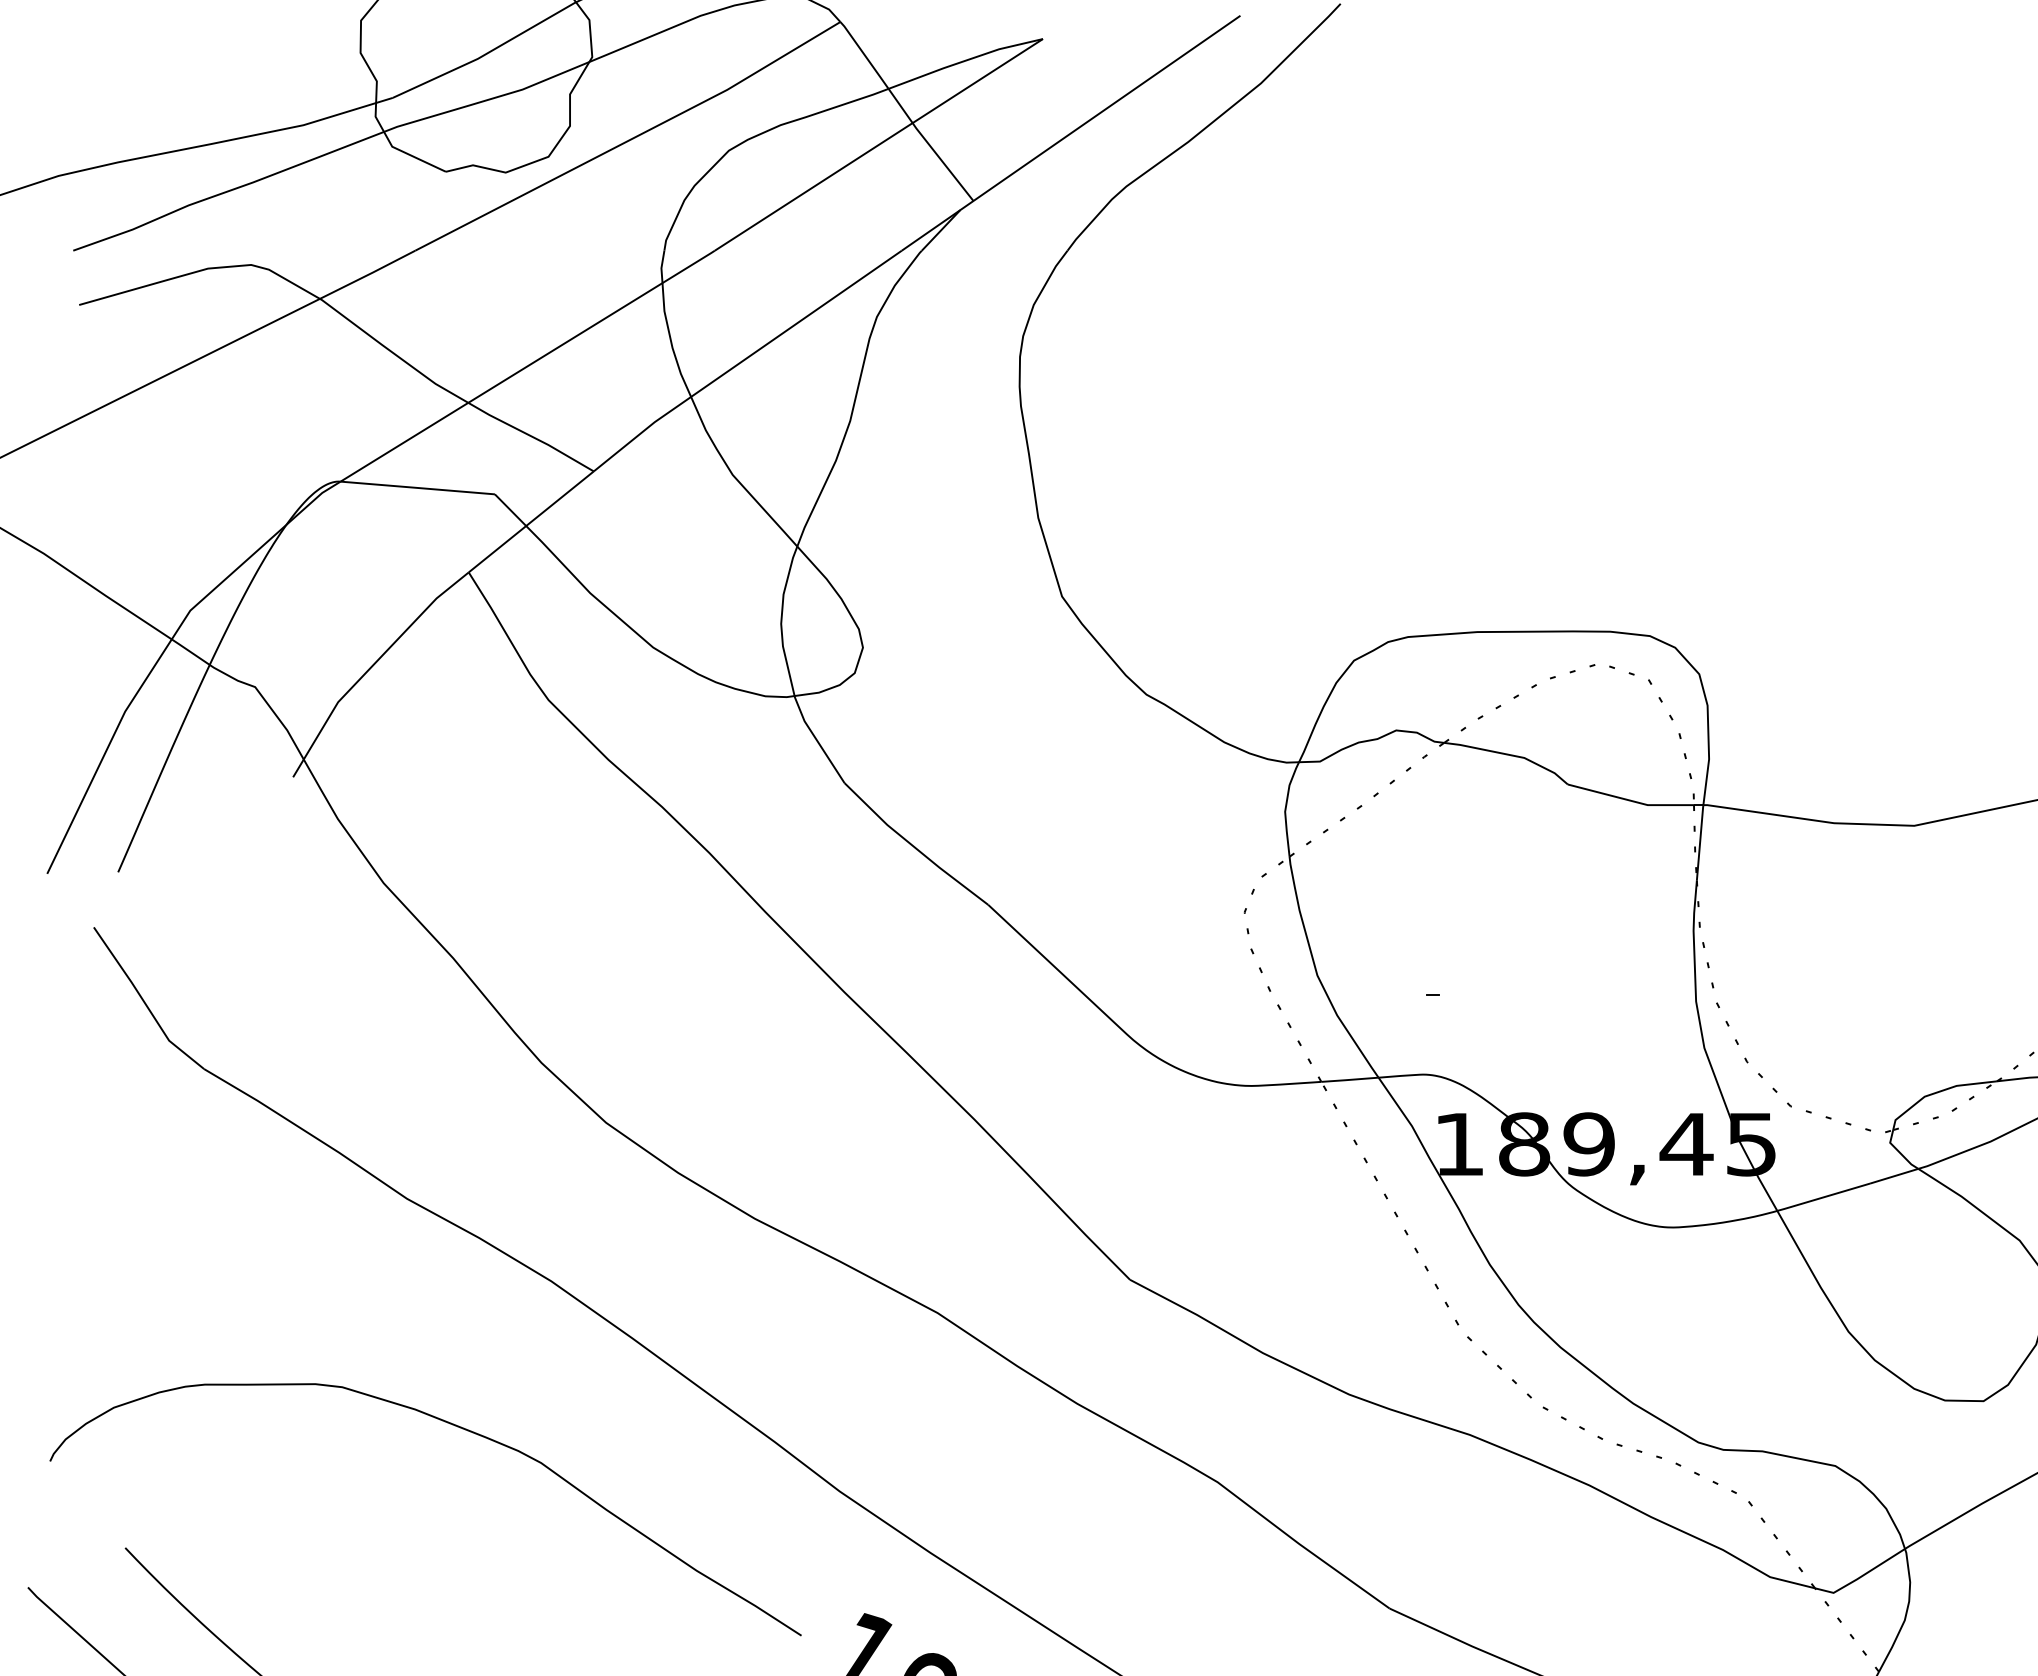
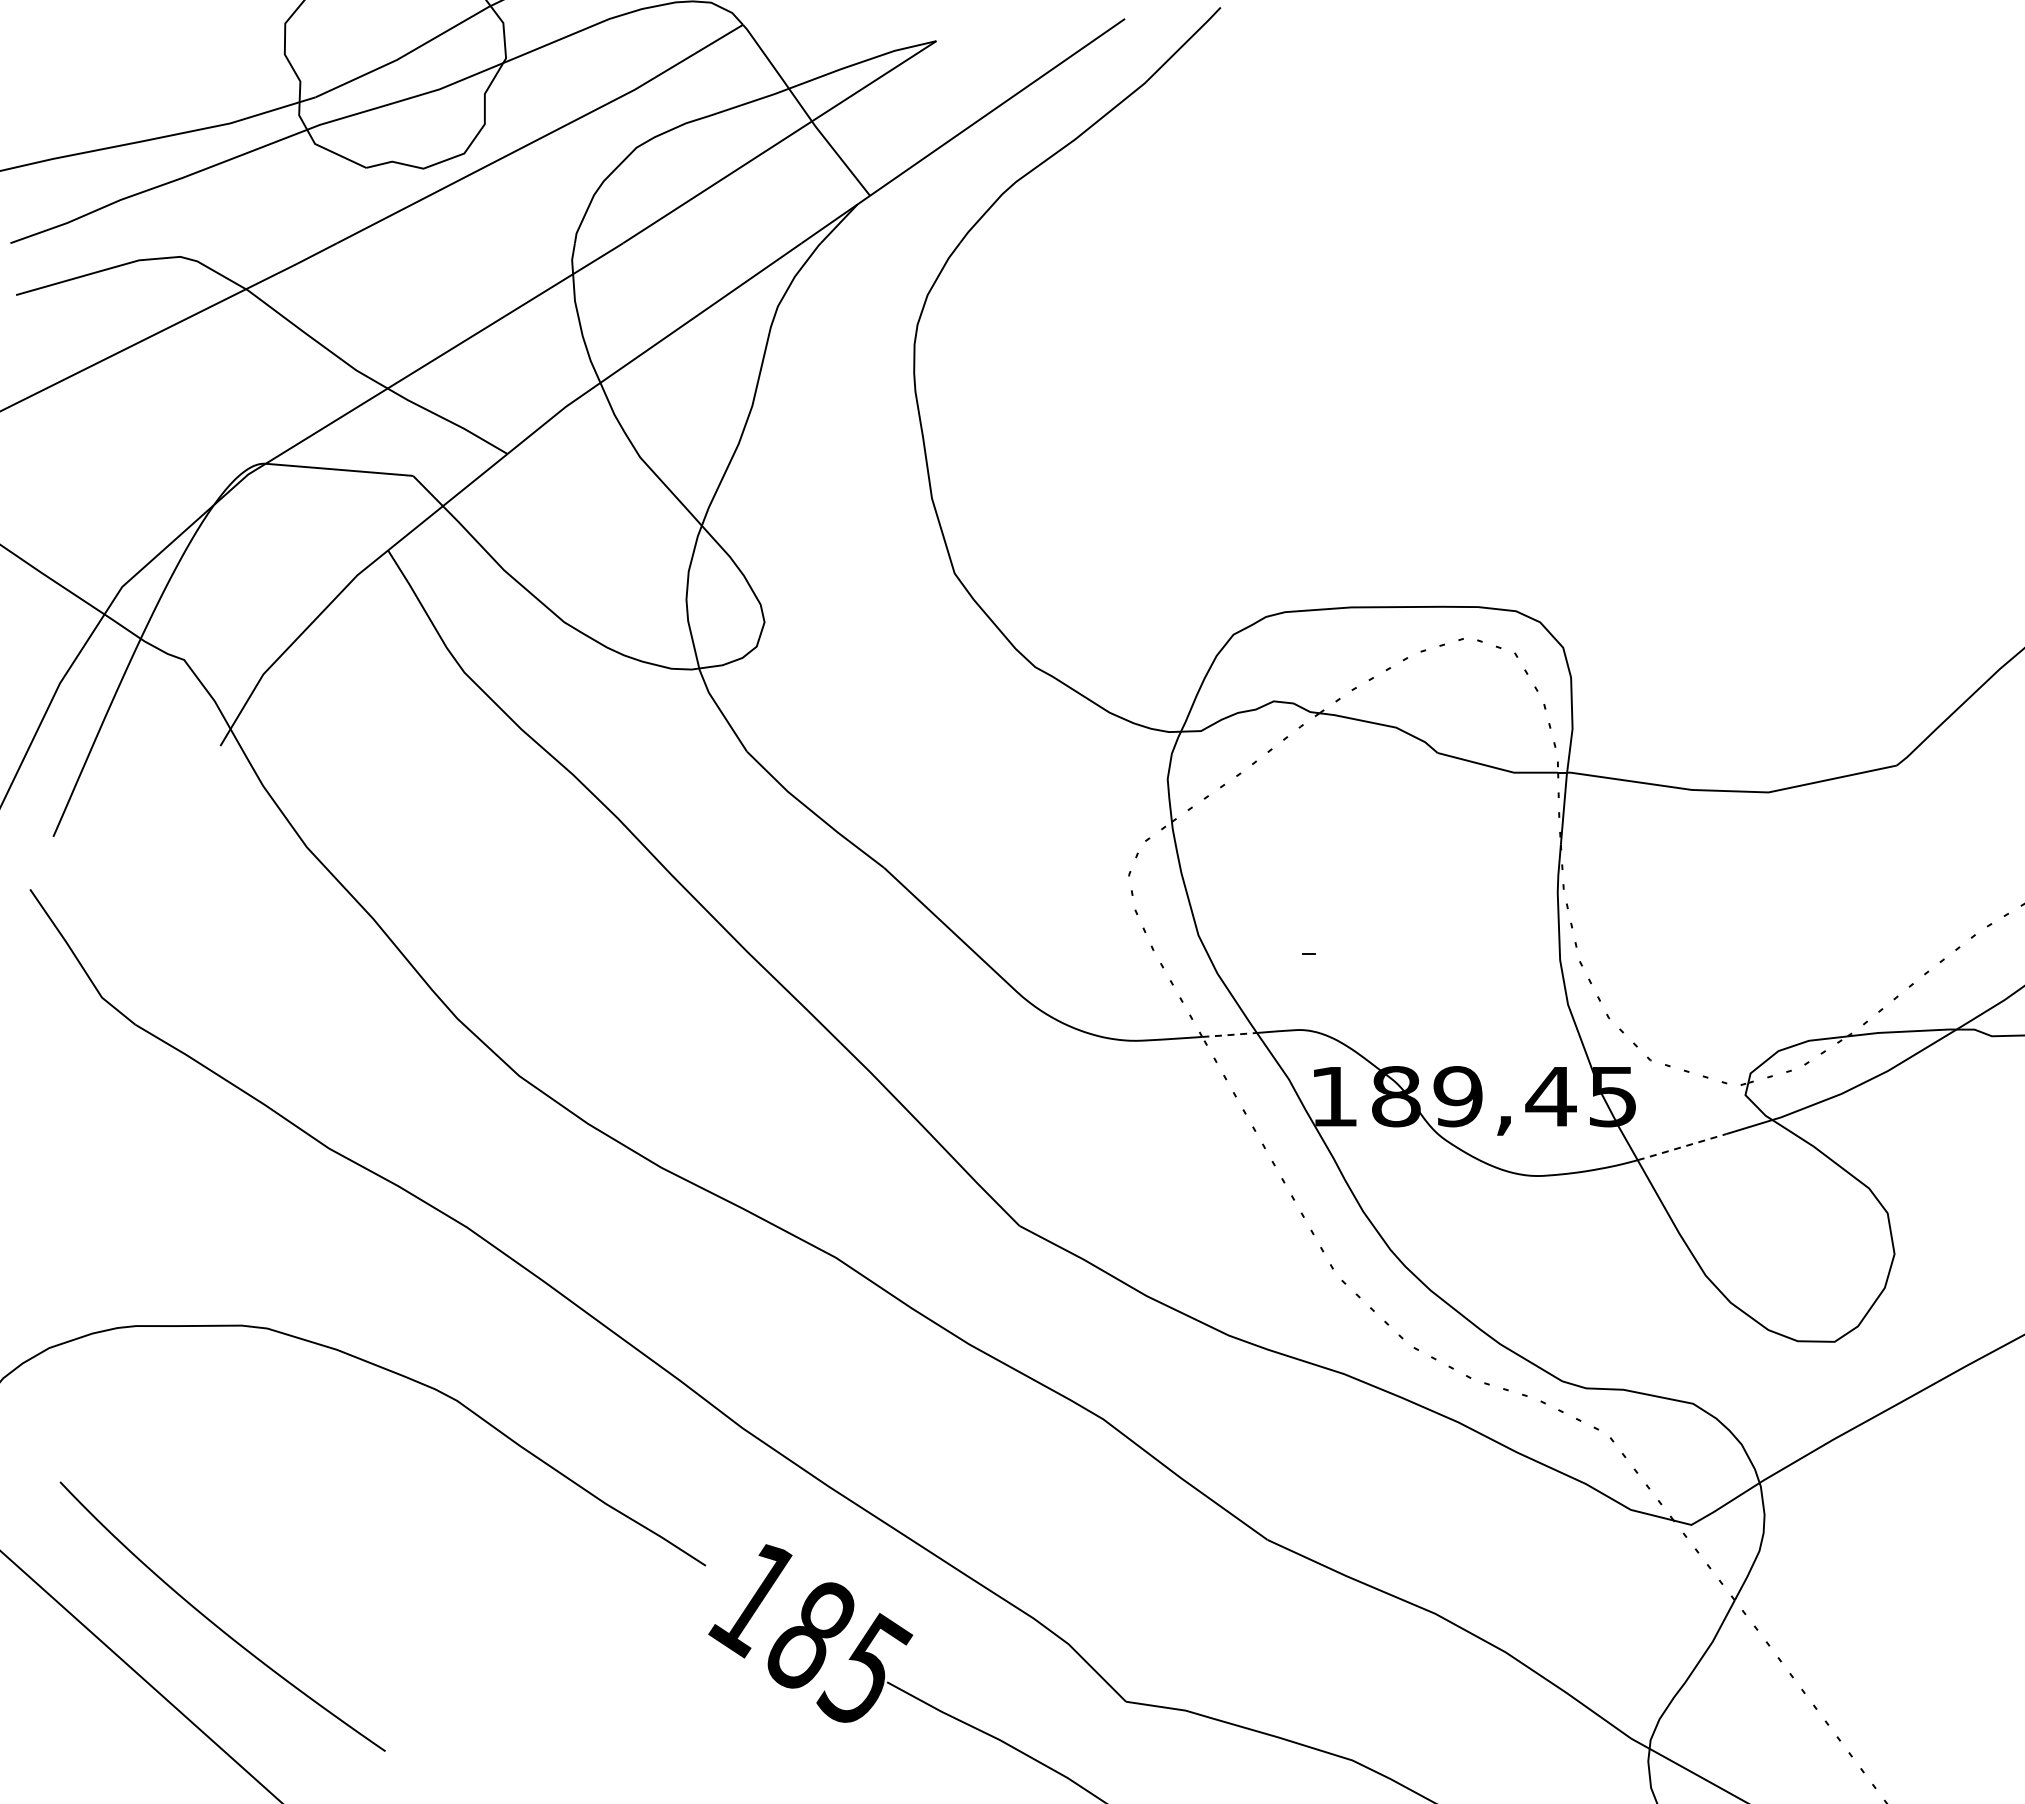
line: (1349, 1080) -> (1229, 1035), solid -> dashed
line: (1823, 1197) -> (1681, 1147), solid -> dashed

